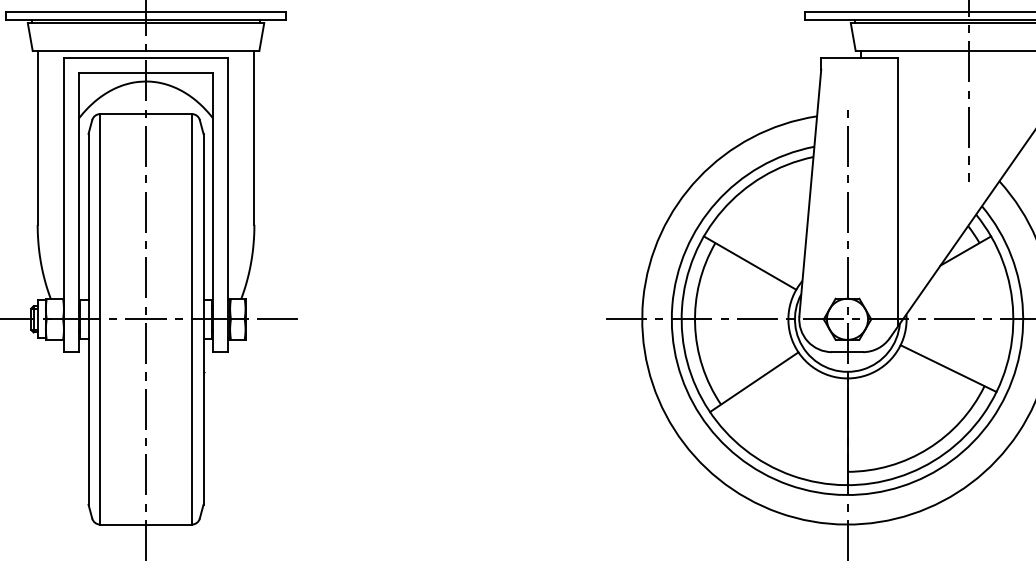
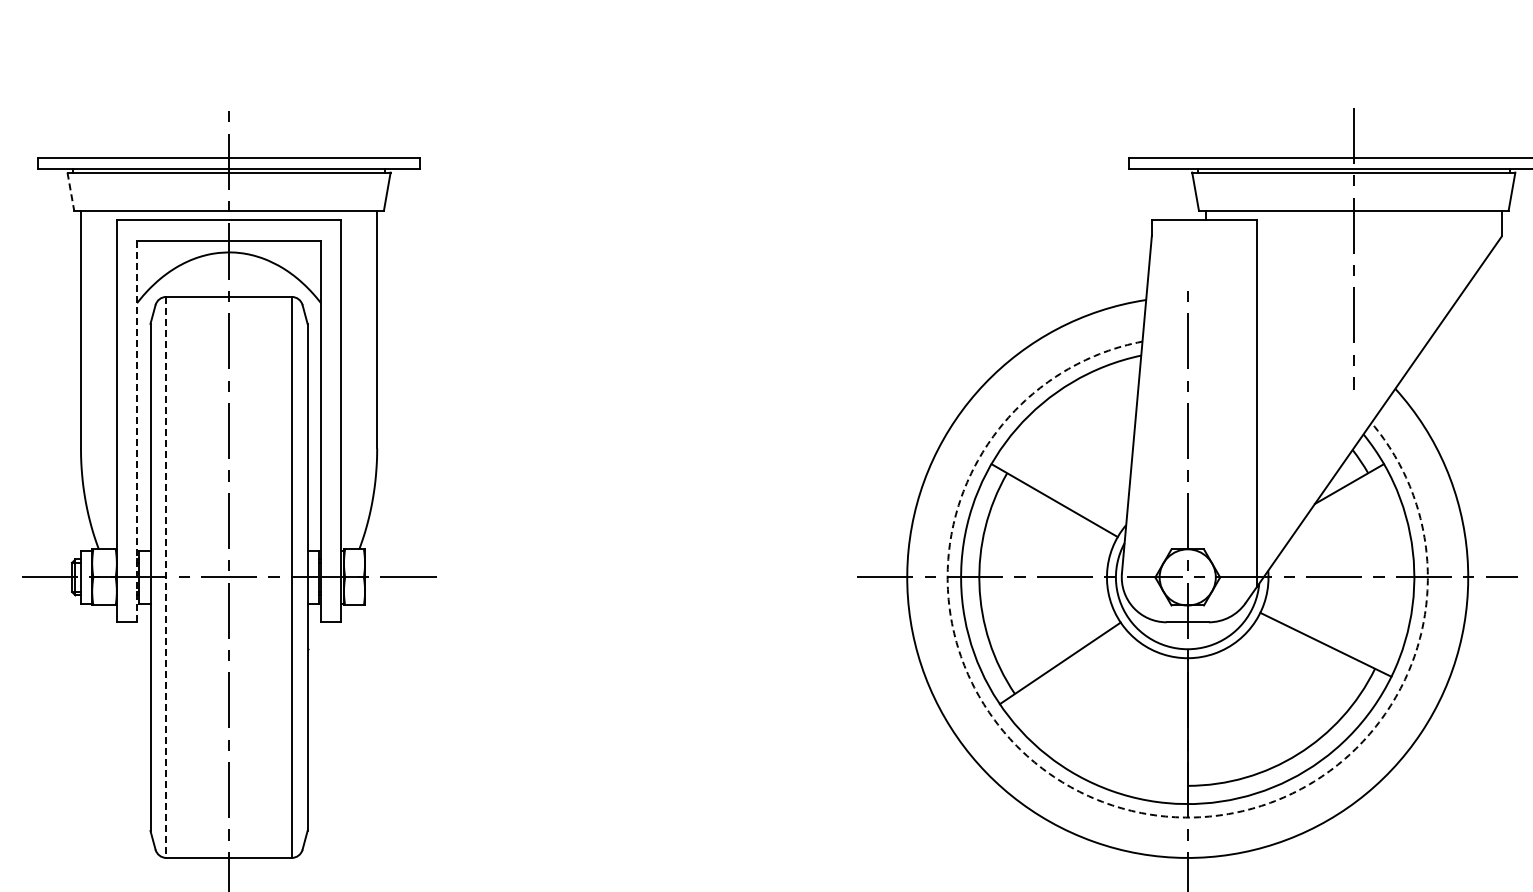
line: (30, 37) -> (70, 192), solid -> dashed
line: (79, 212) -> (137, 431), solid -> dashed
line: (100, 319) -> (166, 577), solid -> dashed
arc: (788, 484) -> (1107, 803), solid -> dashed

